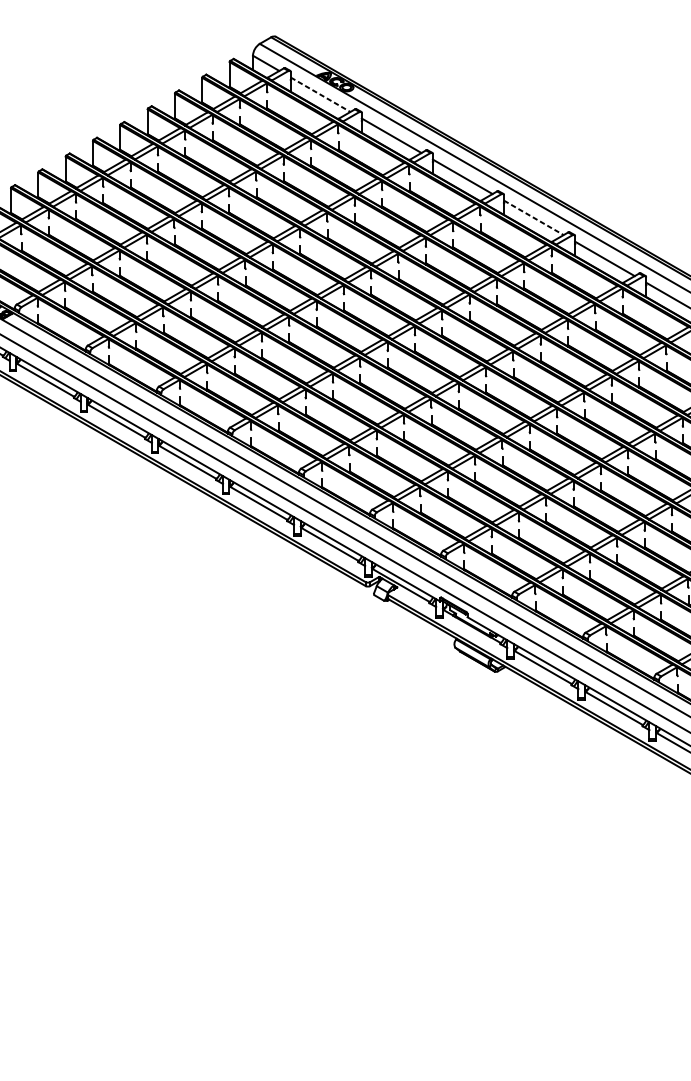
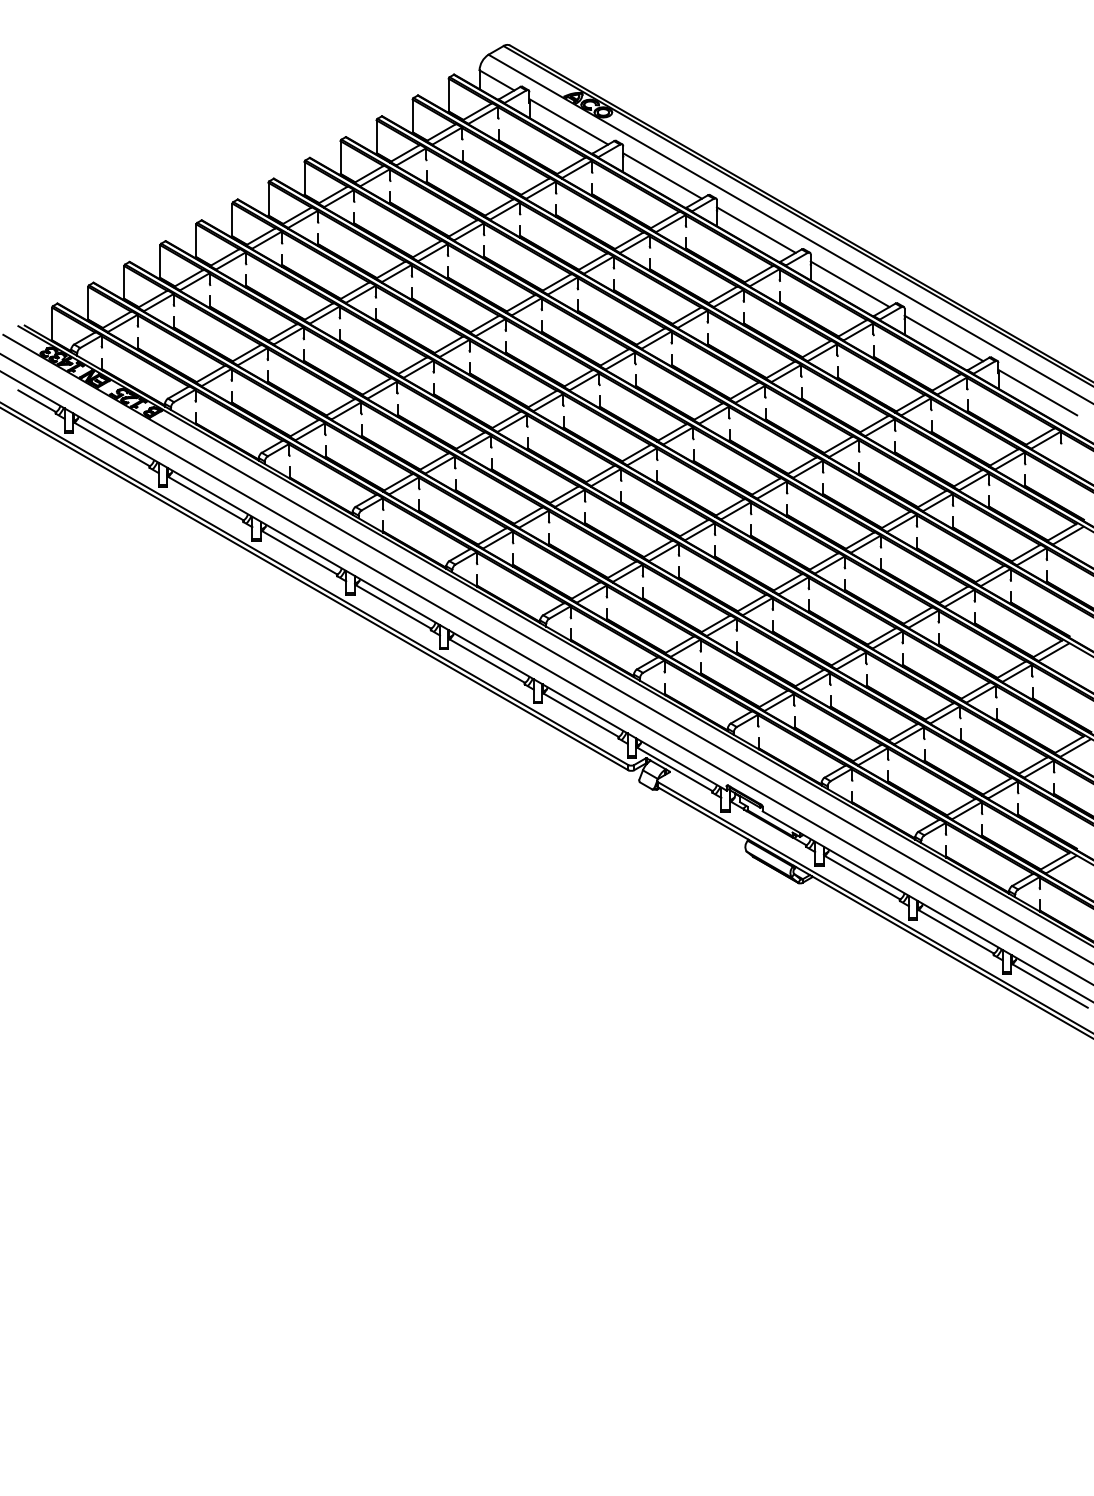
line: (321, 95) -> (569, 122), dashed -> solid
line: (534, 218) -> (850, 284), dashed -> solid

